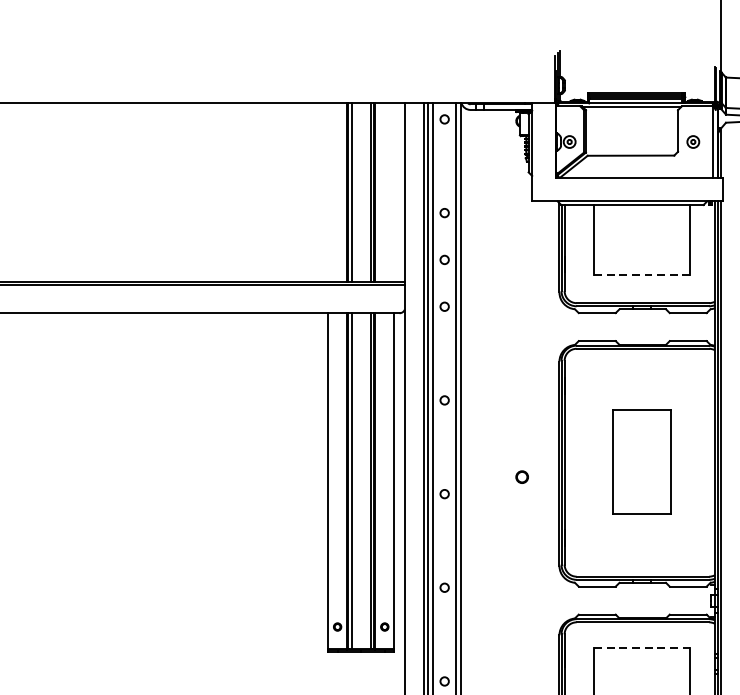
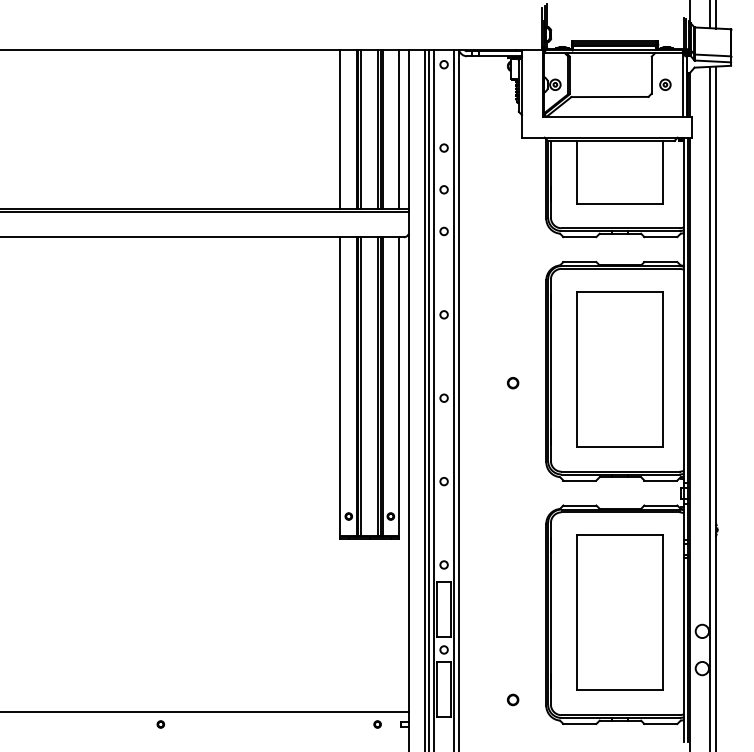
line: (328, 192) -> (340, 129), added
line: (394, 192) -> (399, 129), added
line: (641, 275) -> (619, 203), dashed -> solid
part: (641, 461) -> (619, 369), size x1.67
line: (641, 648) -> (619, 535), dashed -> solid

